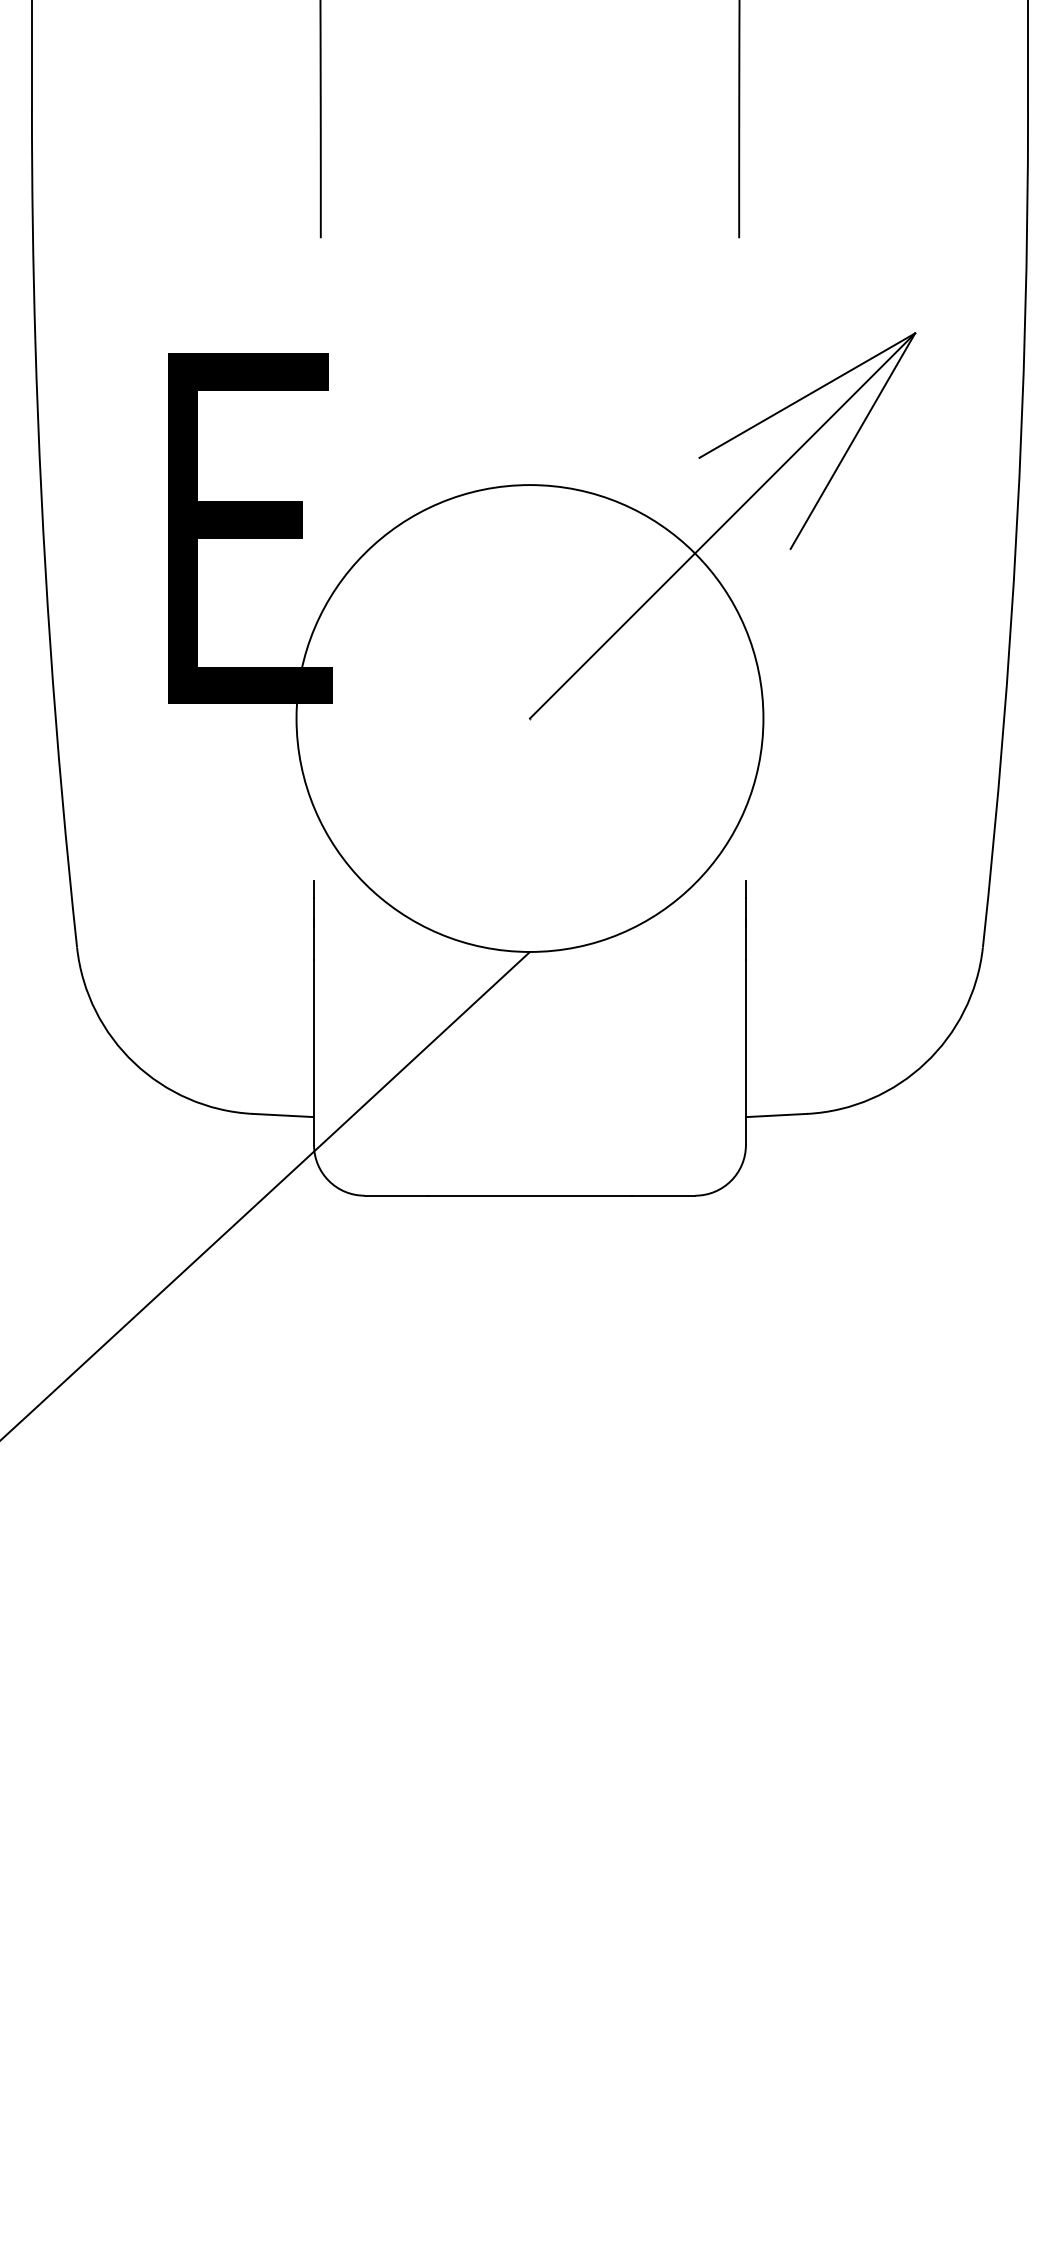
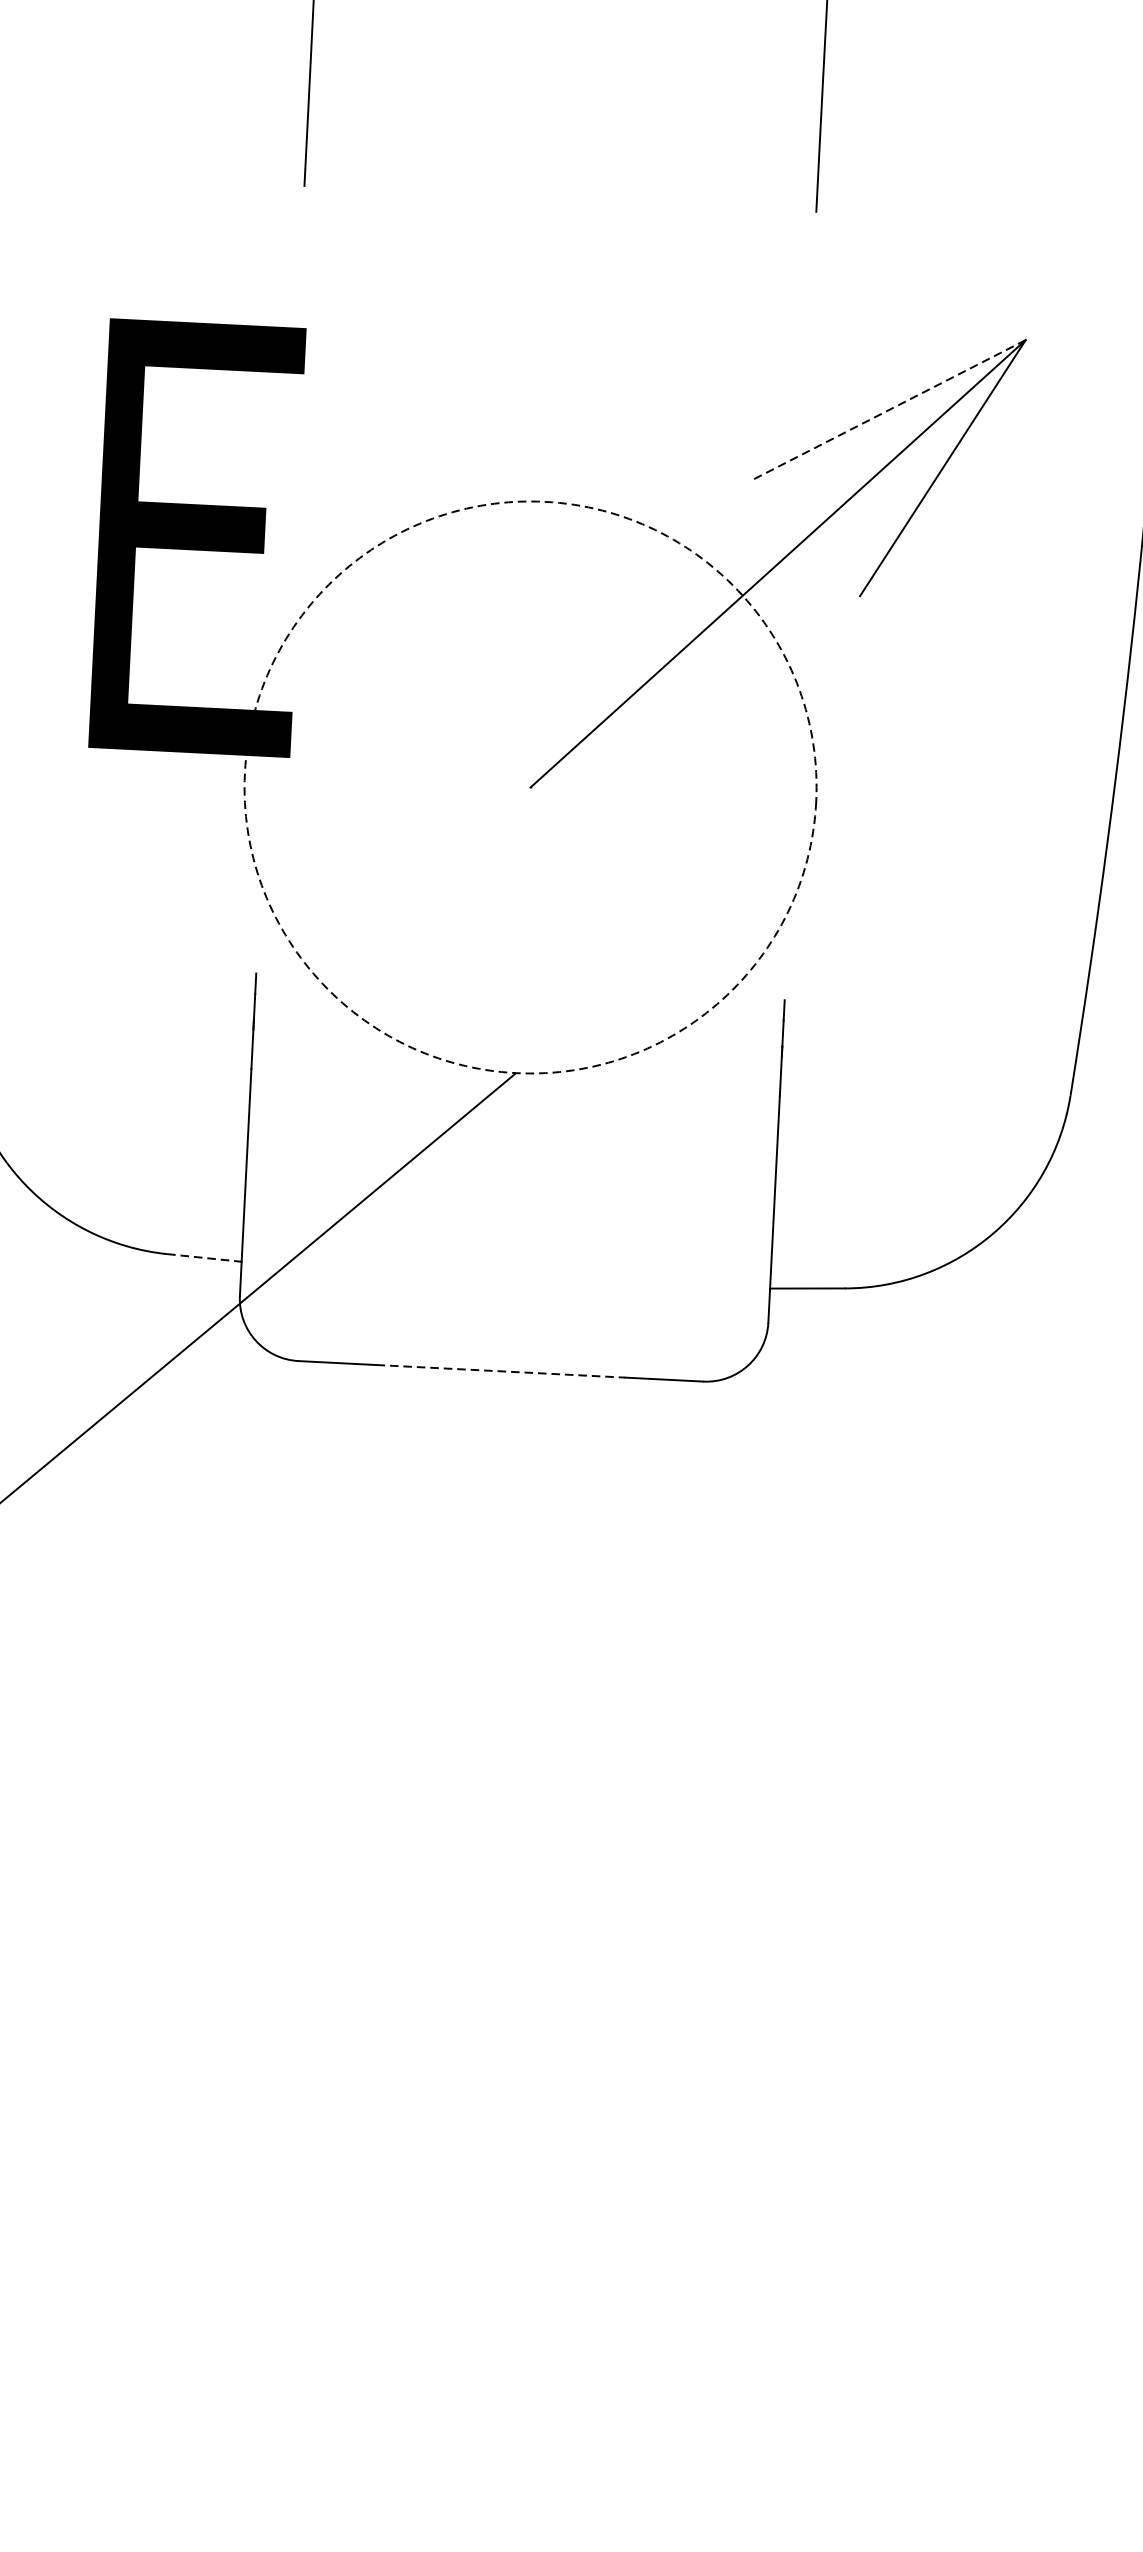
line: (806, 395) -> (888, 409), solid -> dashed
circle: (529, 718) -> (529, 787), solid -> dashed
line: (283, 1115) -> (204, 1257), solid -> dashed
line: (530, 1195) -> (501, 1371), solid -> dashed

